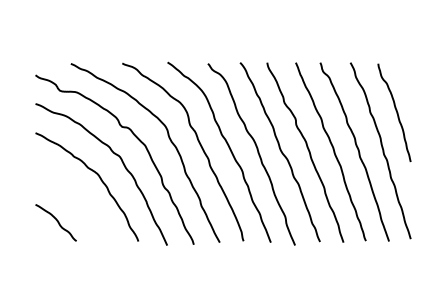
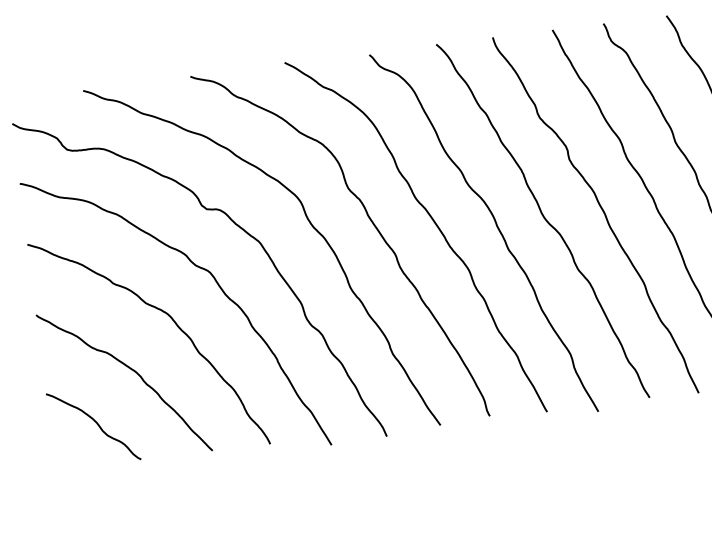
curve: (77, 199) -> (132, 372), added

